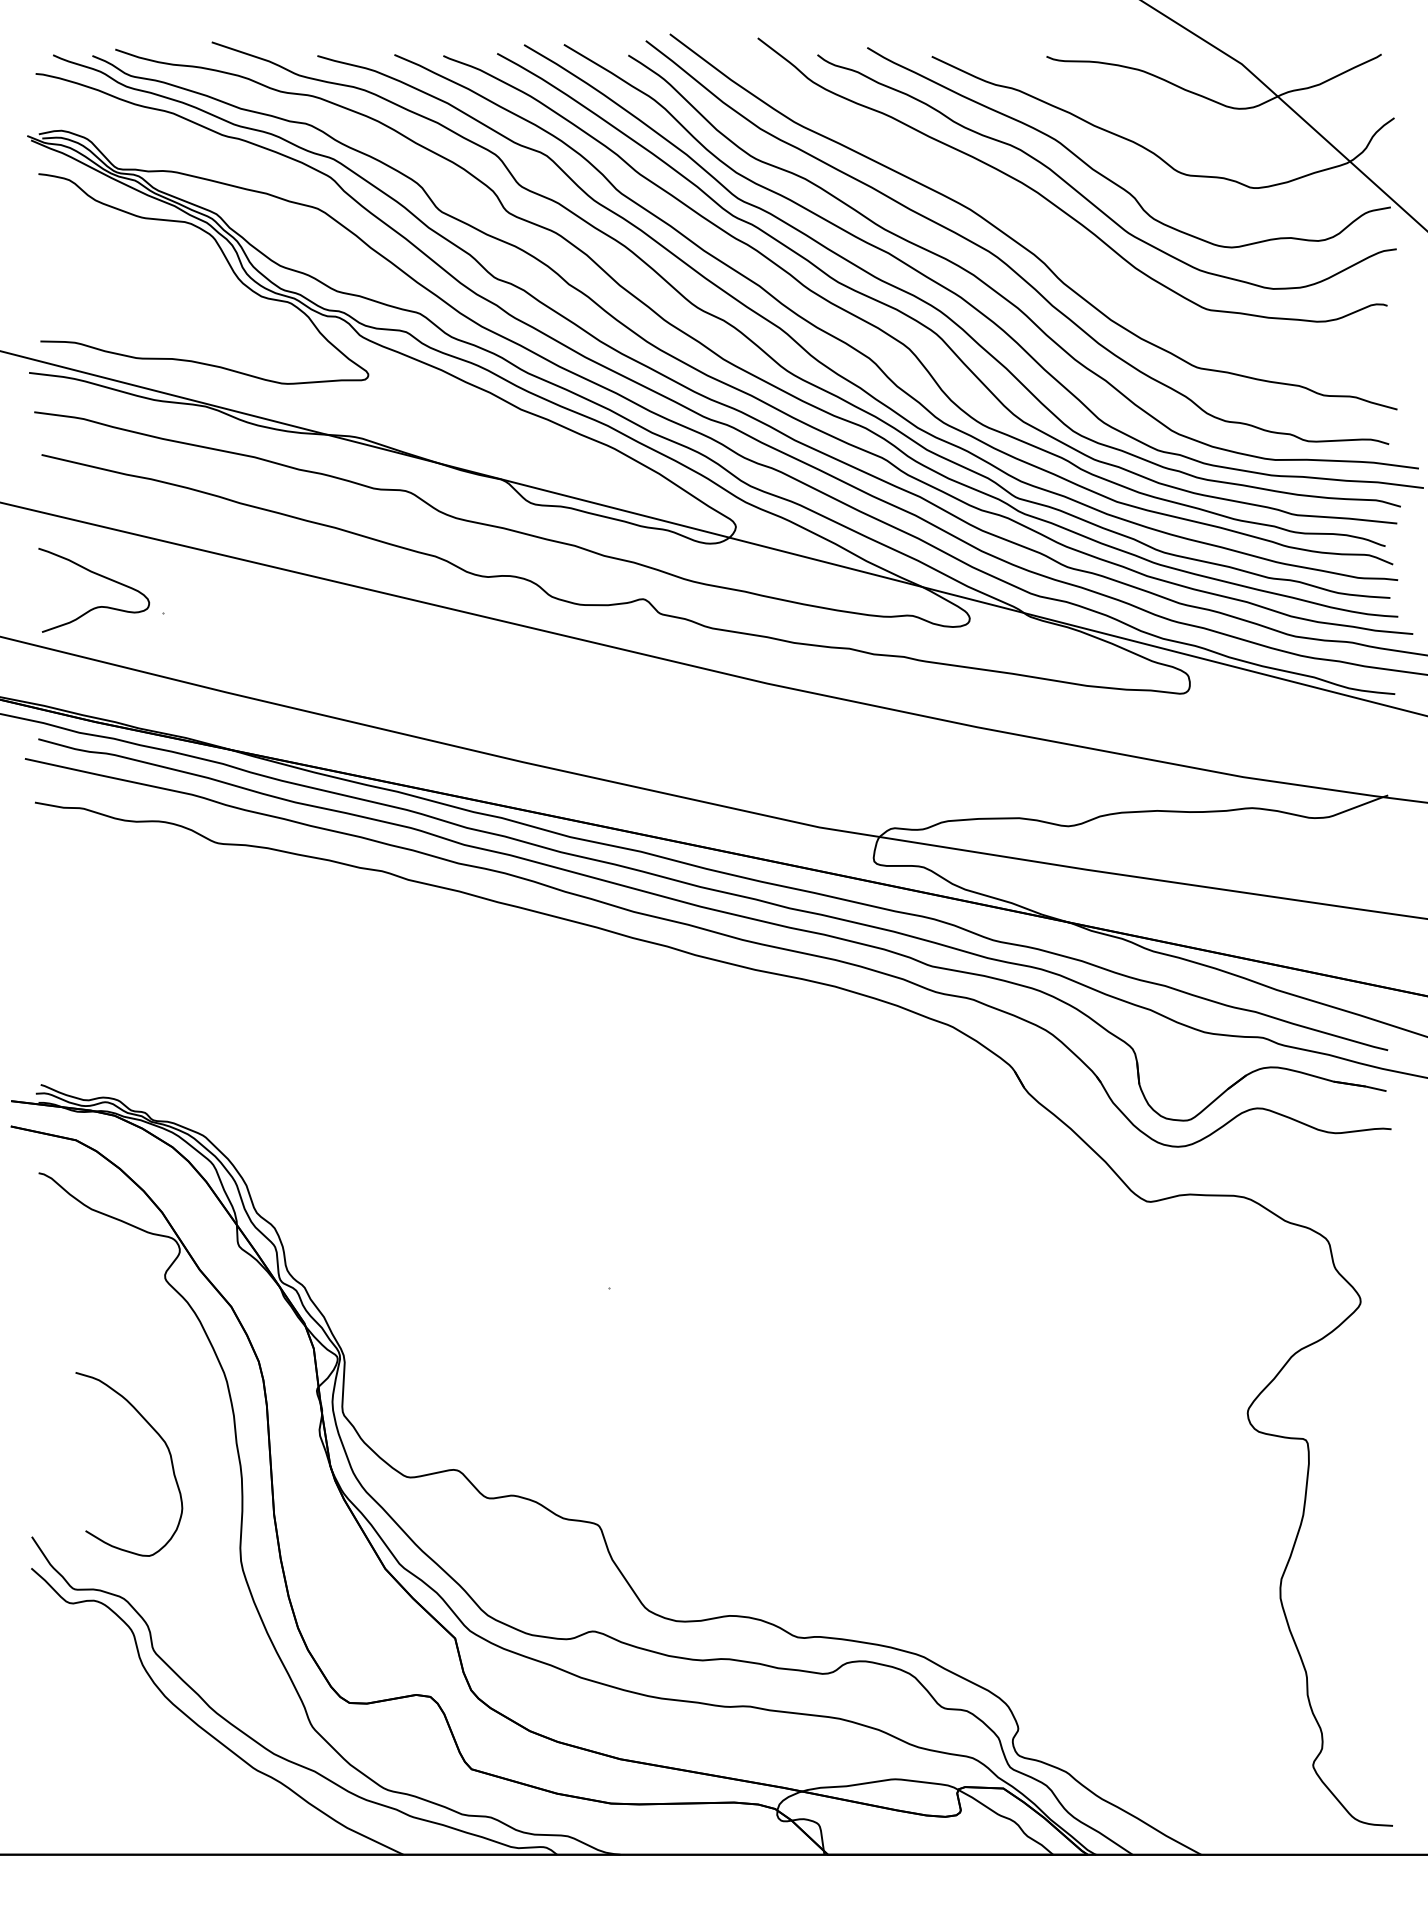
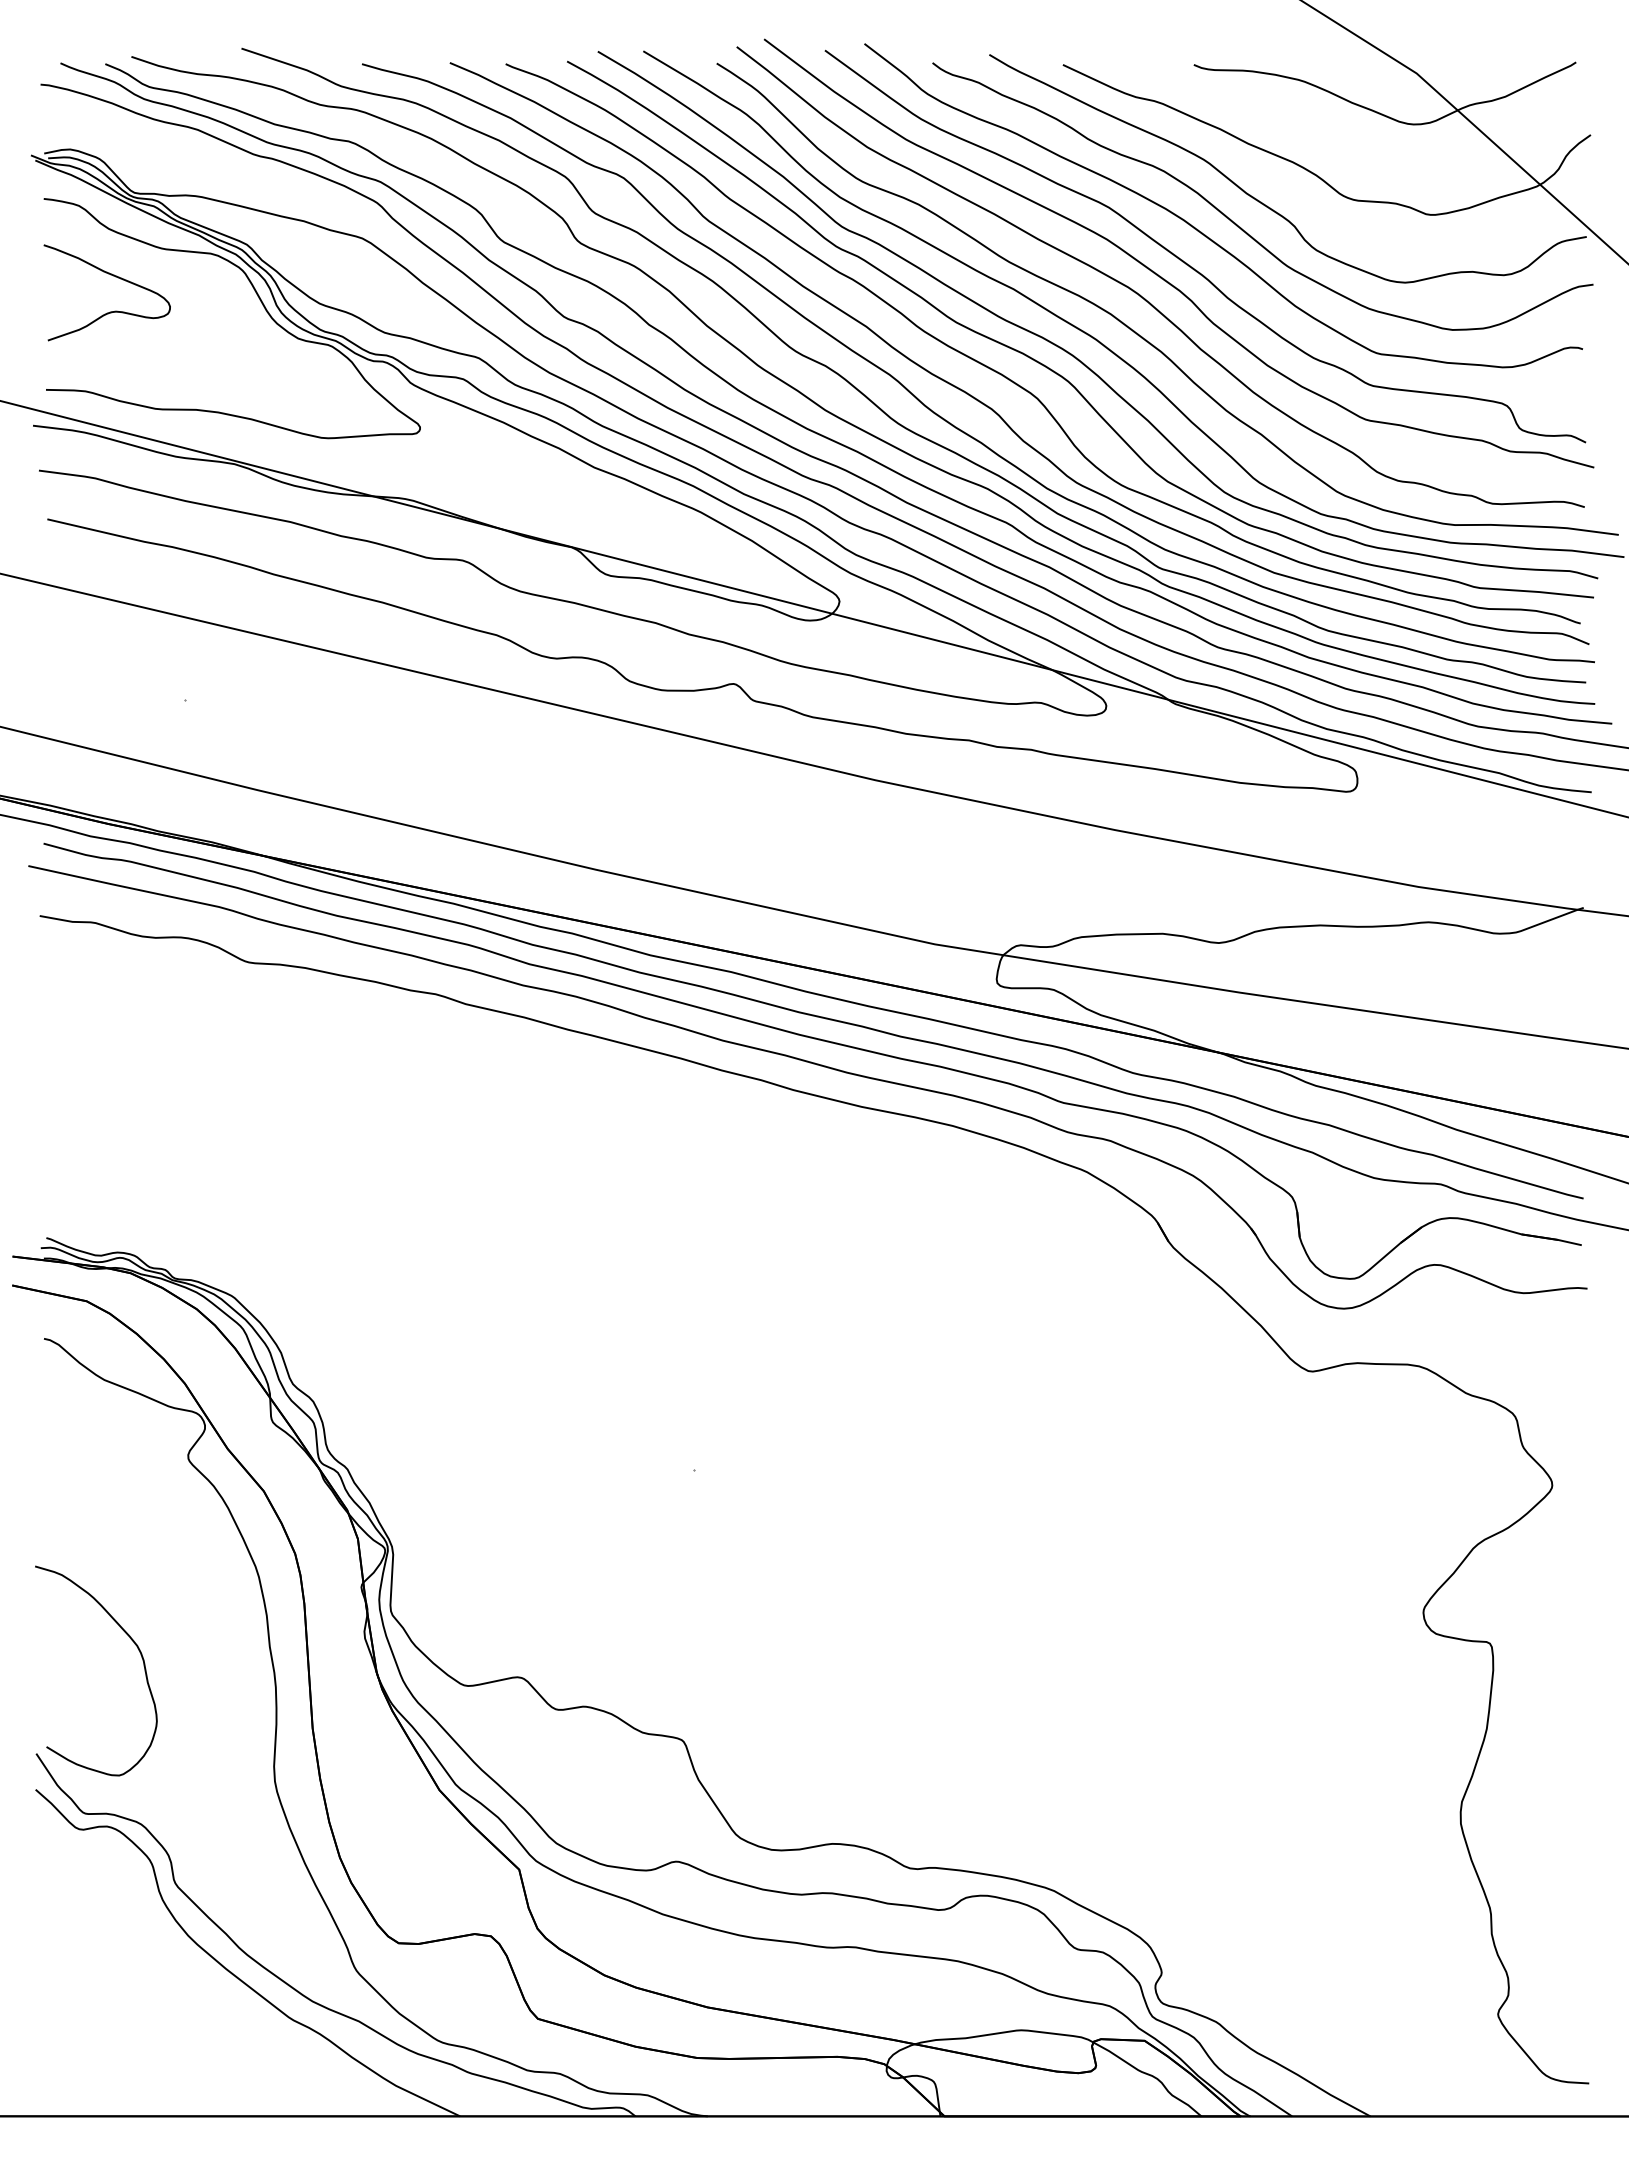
curve: (1042, 231) -> (1189, 264), added
curve: (96, 575) -> (110, 275), moved
curve: (159, 1436) -> (130, 1639), moved

